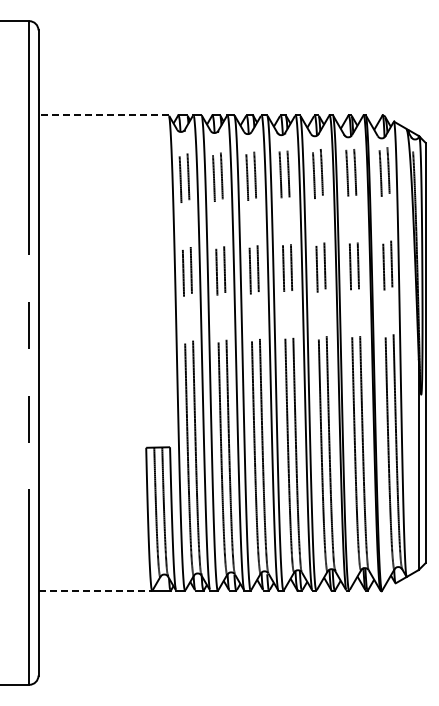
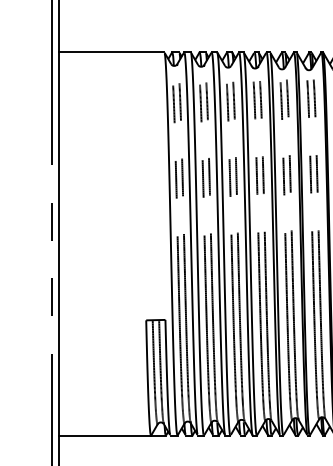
line: (103, 115) -> (111, 52), dashed -> solid
line: (95, 590) -> (105, 435), dashed -> solid

